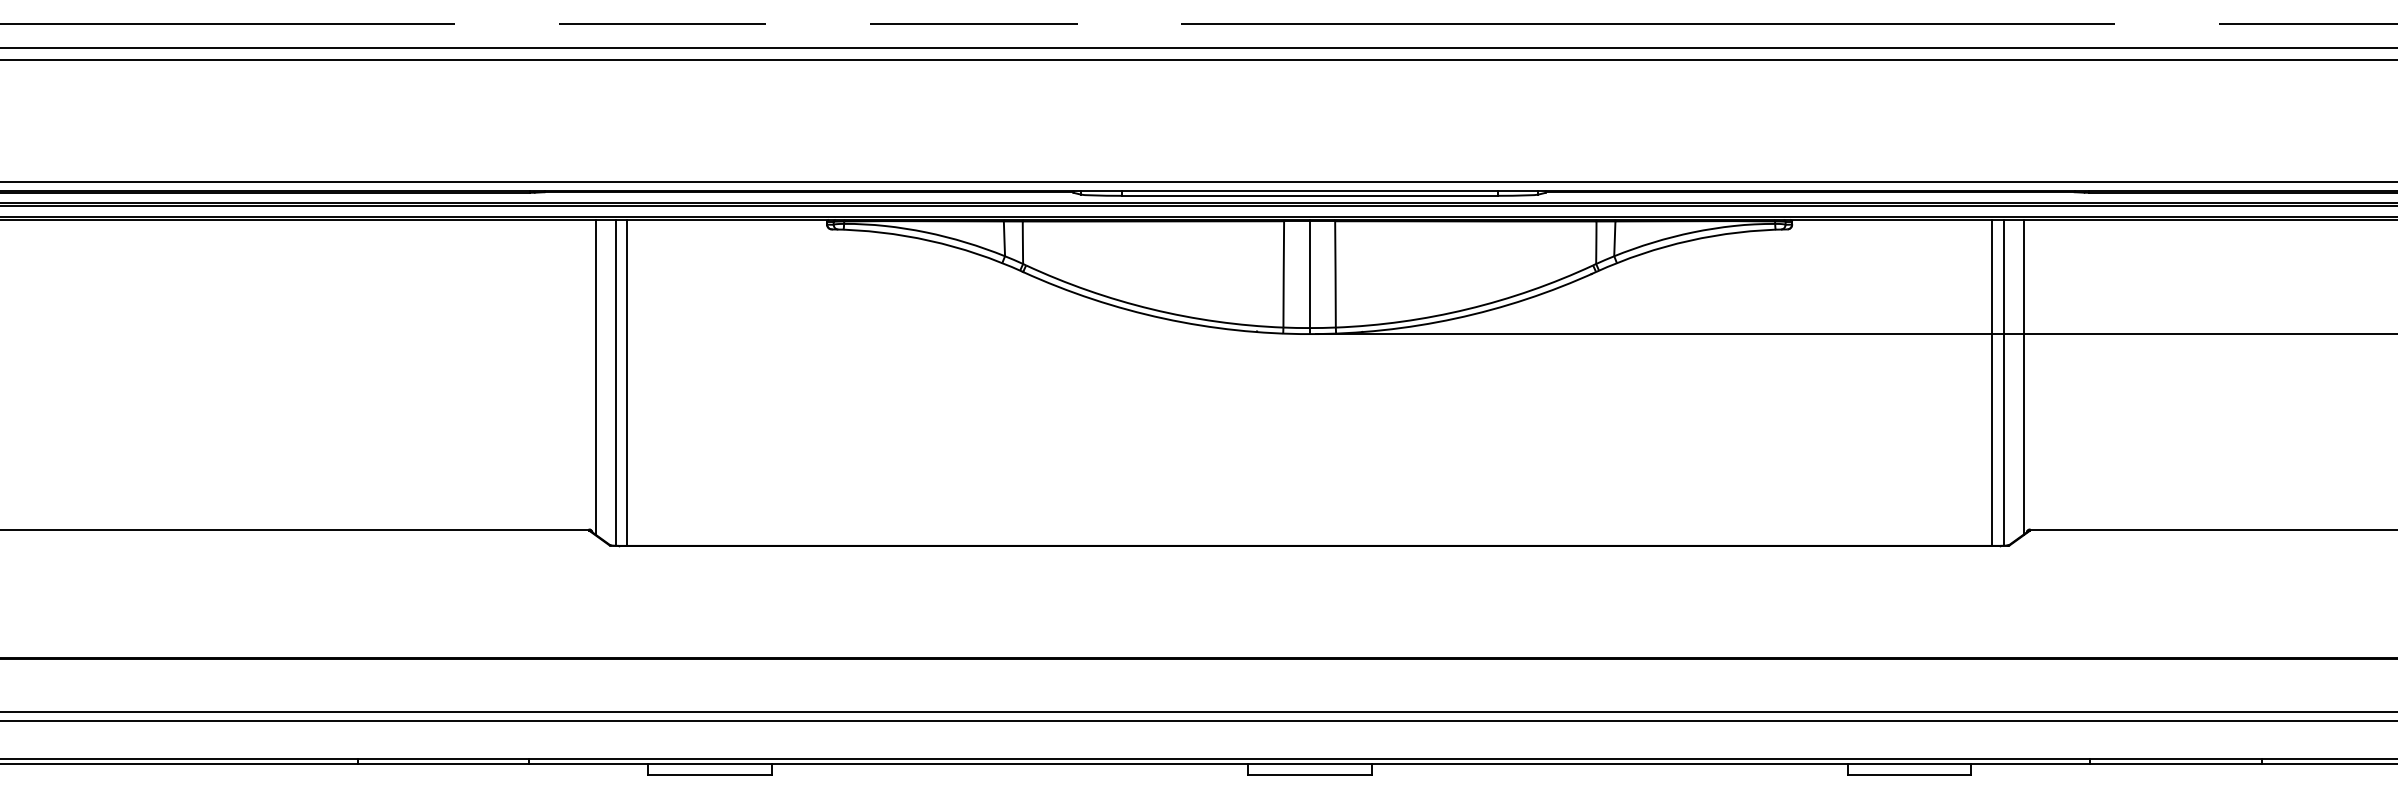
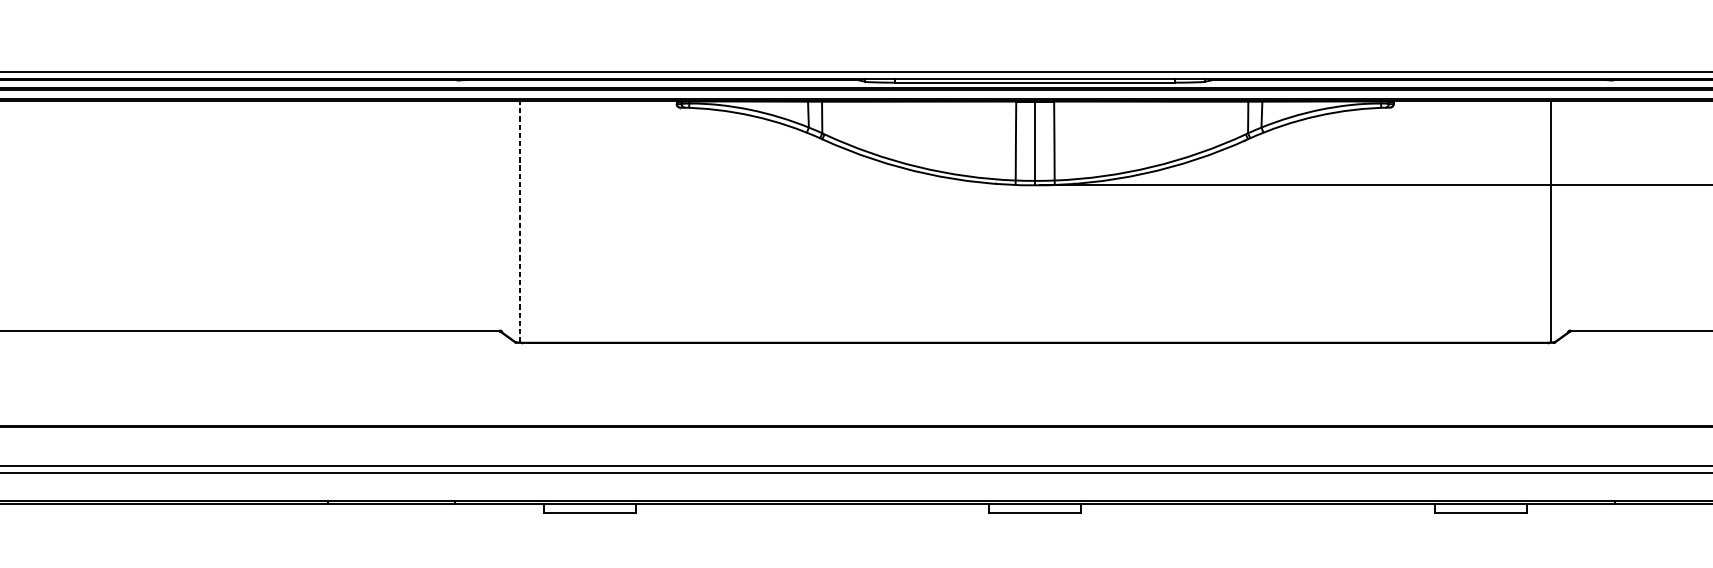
line: (595, 376) -> (504, 216), removed
line: (2023, 376) -> (1565, 216), removed
line: (615, 382) -> (519, 221), solid -> dashed
line: (626, 382) -> (527, 221), removed
line: (1992, 382) -> (1542, 221), removed

